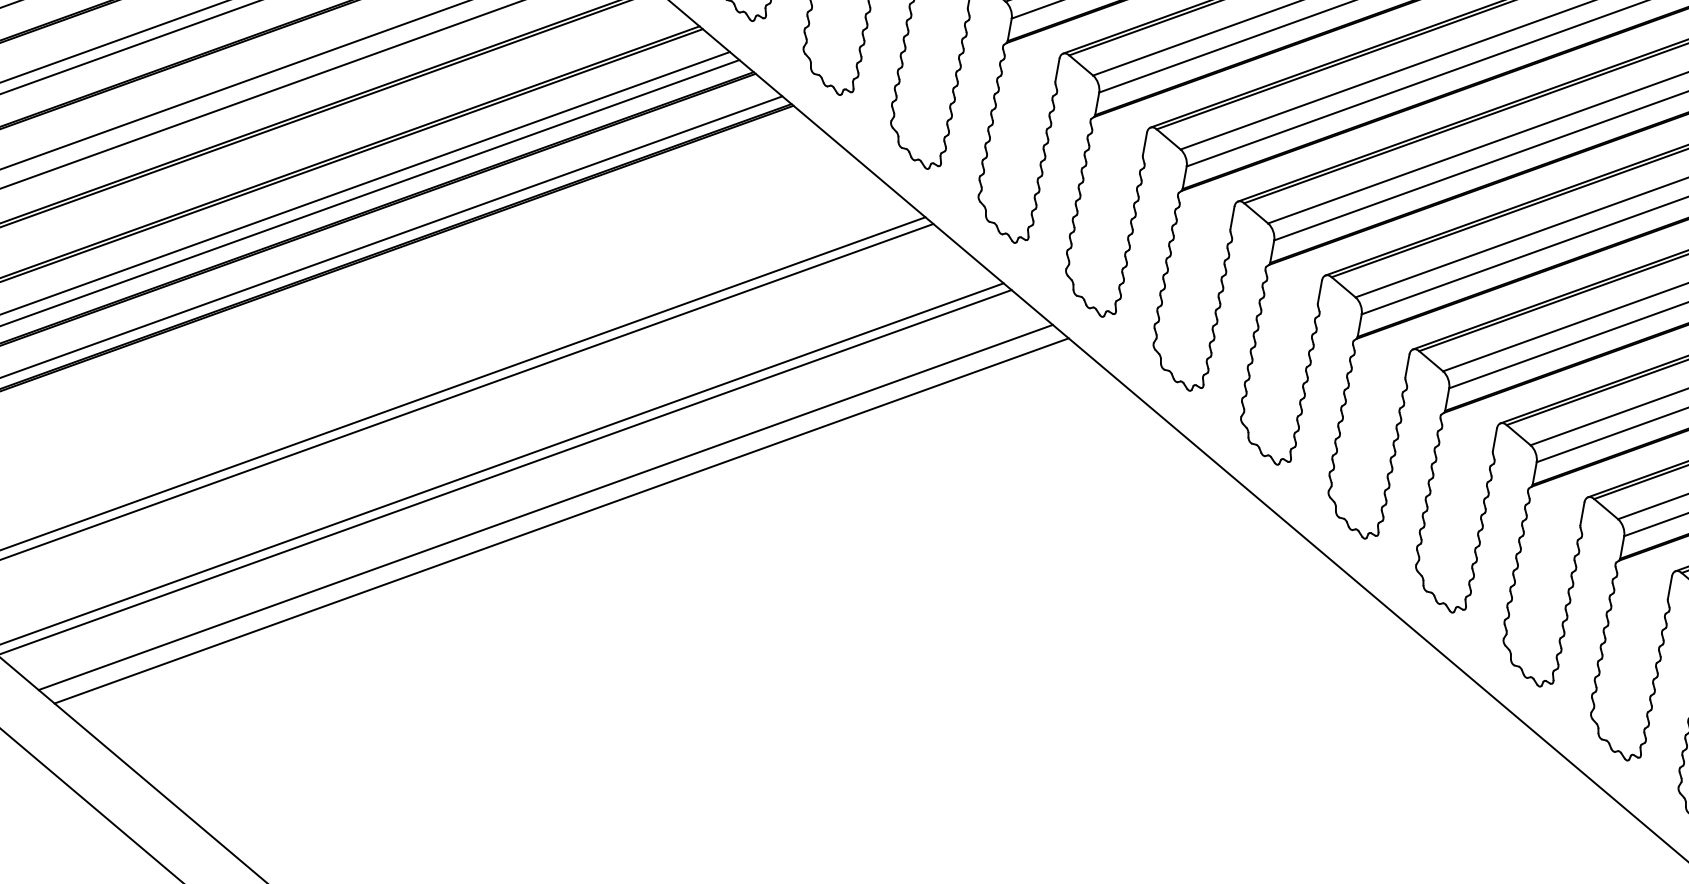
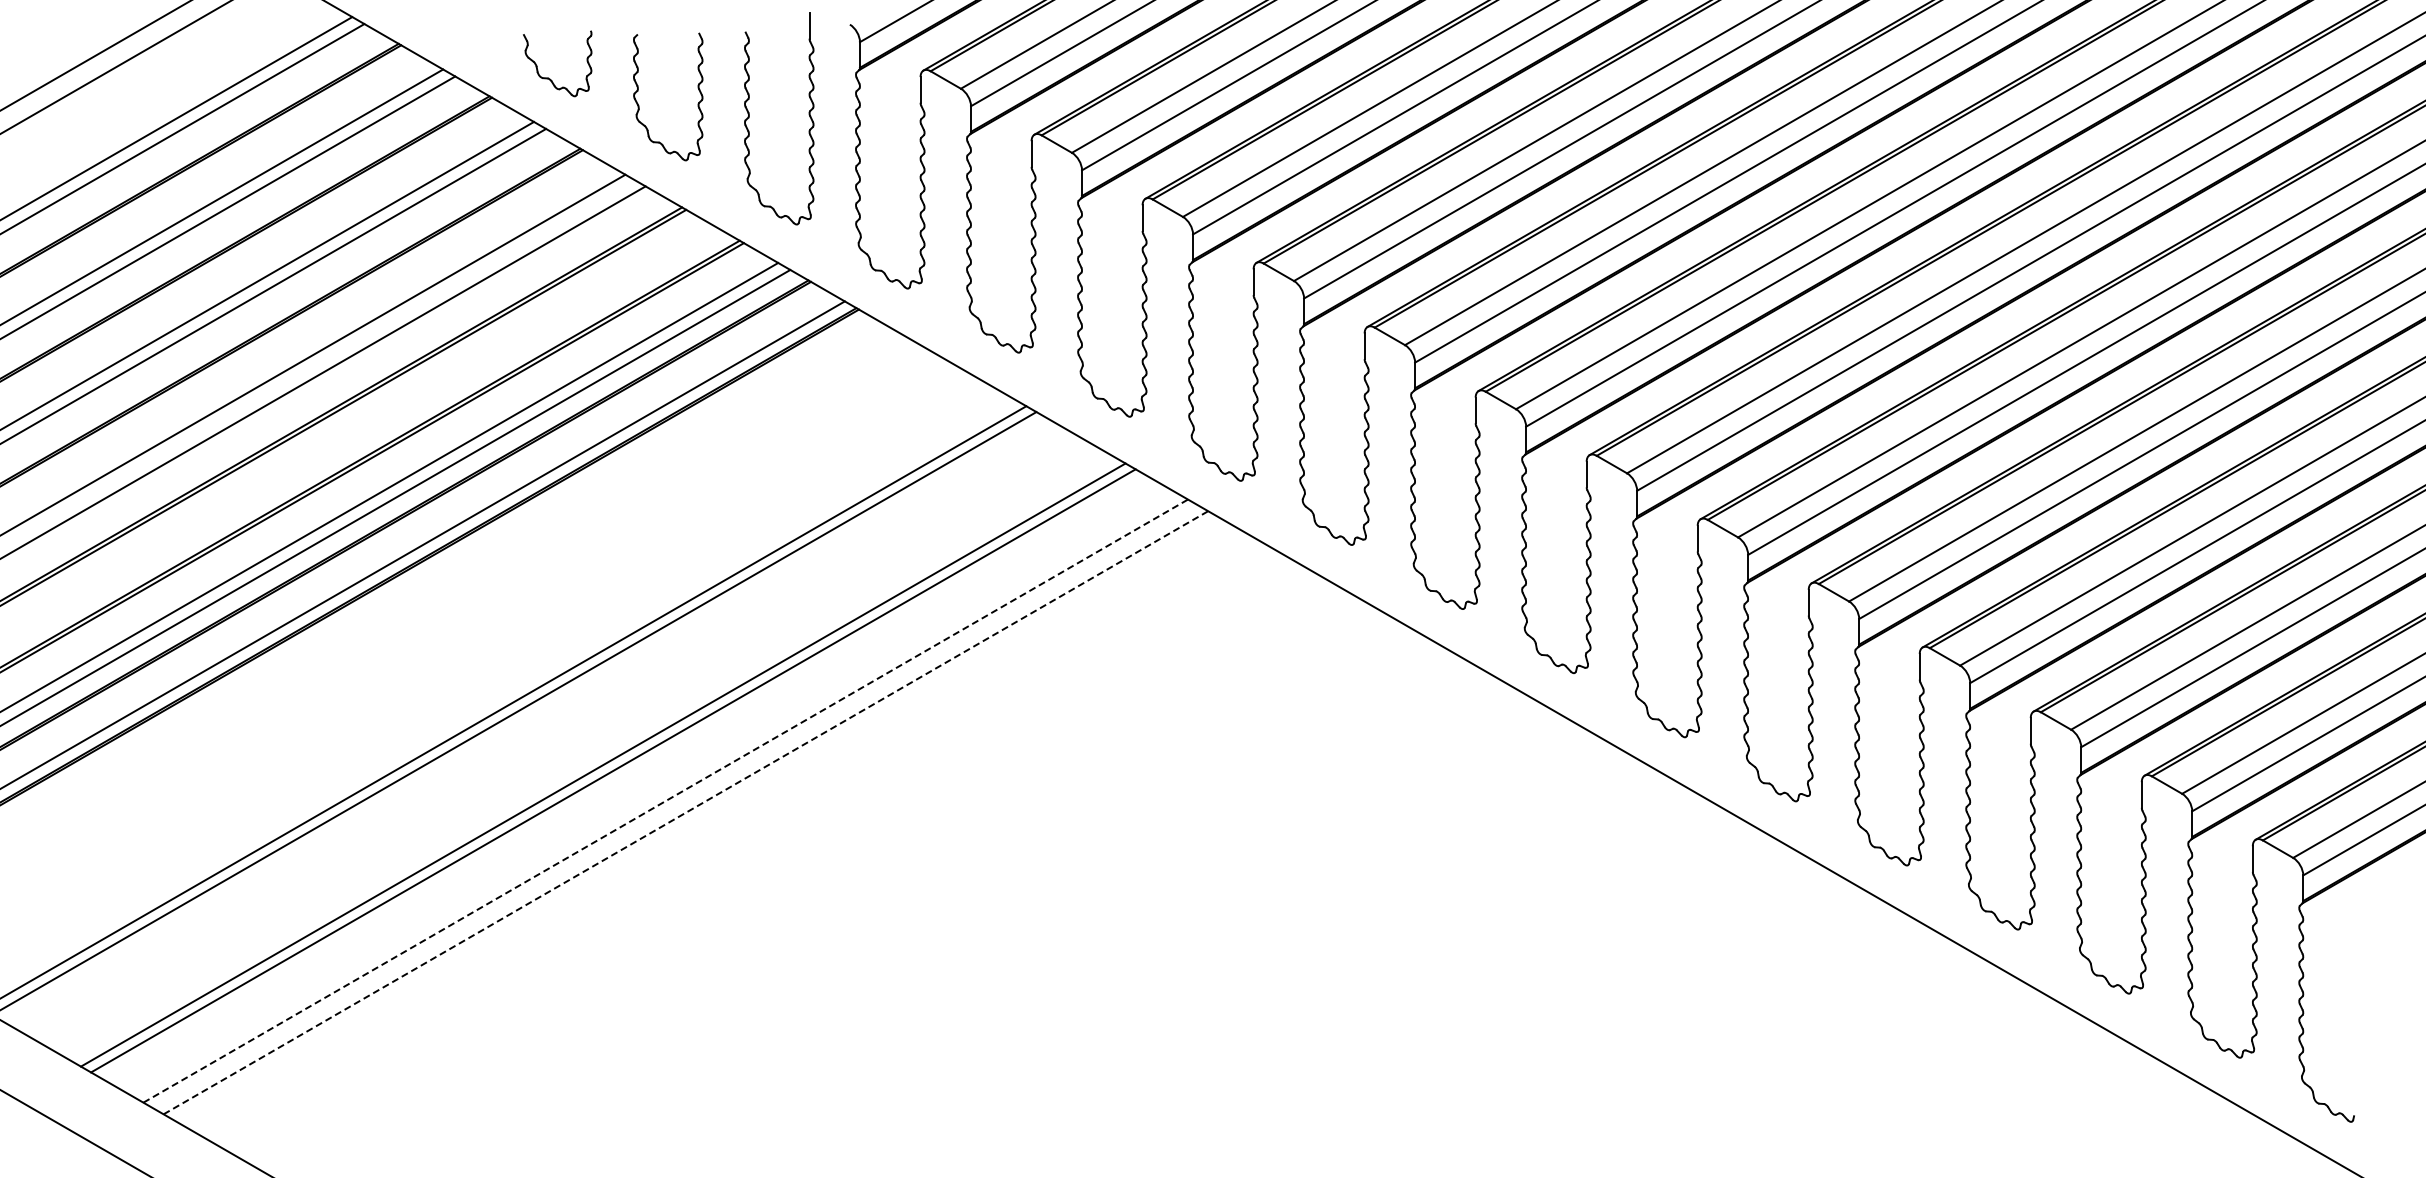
line: (546, 507) -> (666, 800), solid -> dashed
line: (562, 520) -> (686, 812), solid -> dashed

